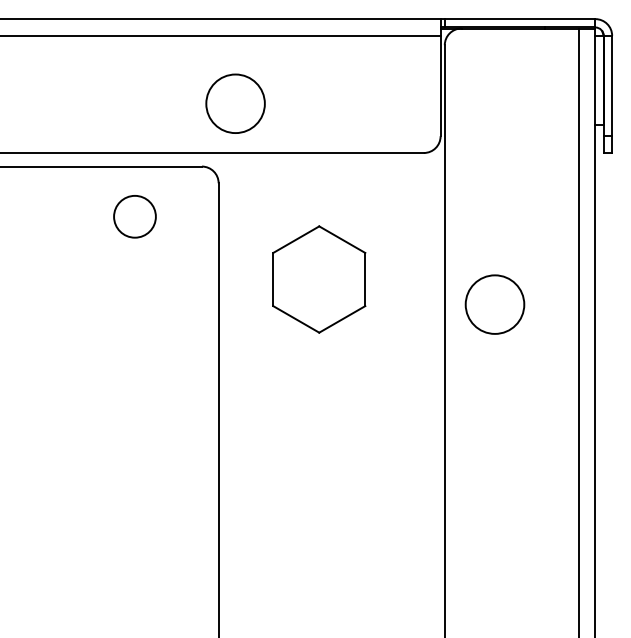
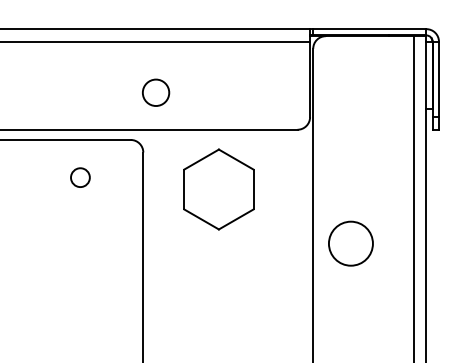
circle: (235, 103) -> (155, 92), size x0.6
circle: (134, 216) -> (80, 177), size x0.6
part: (319, 279) -> (219, 189), moved

